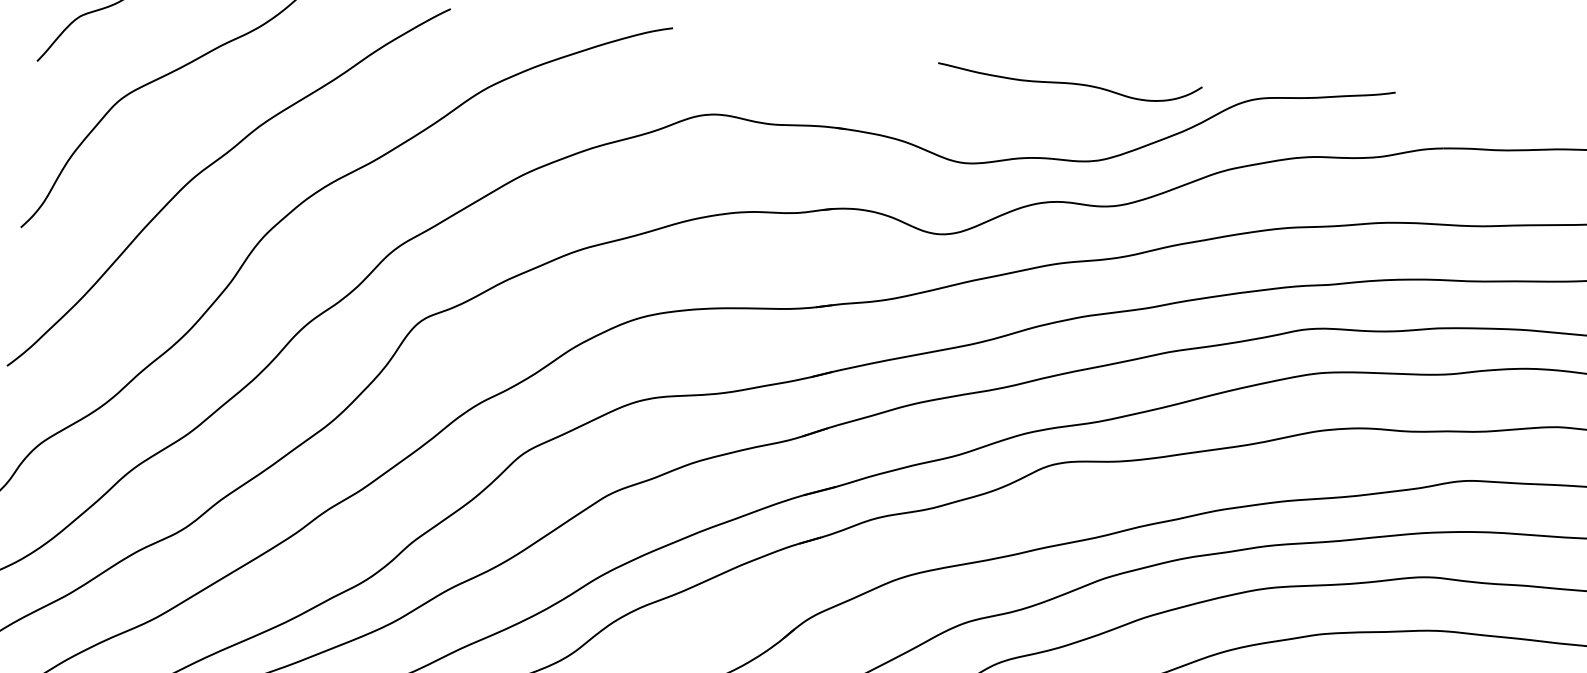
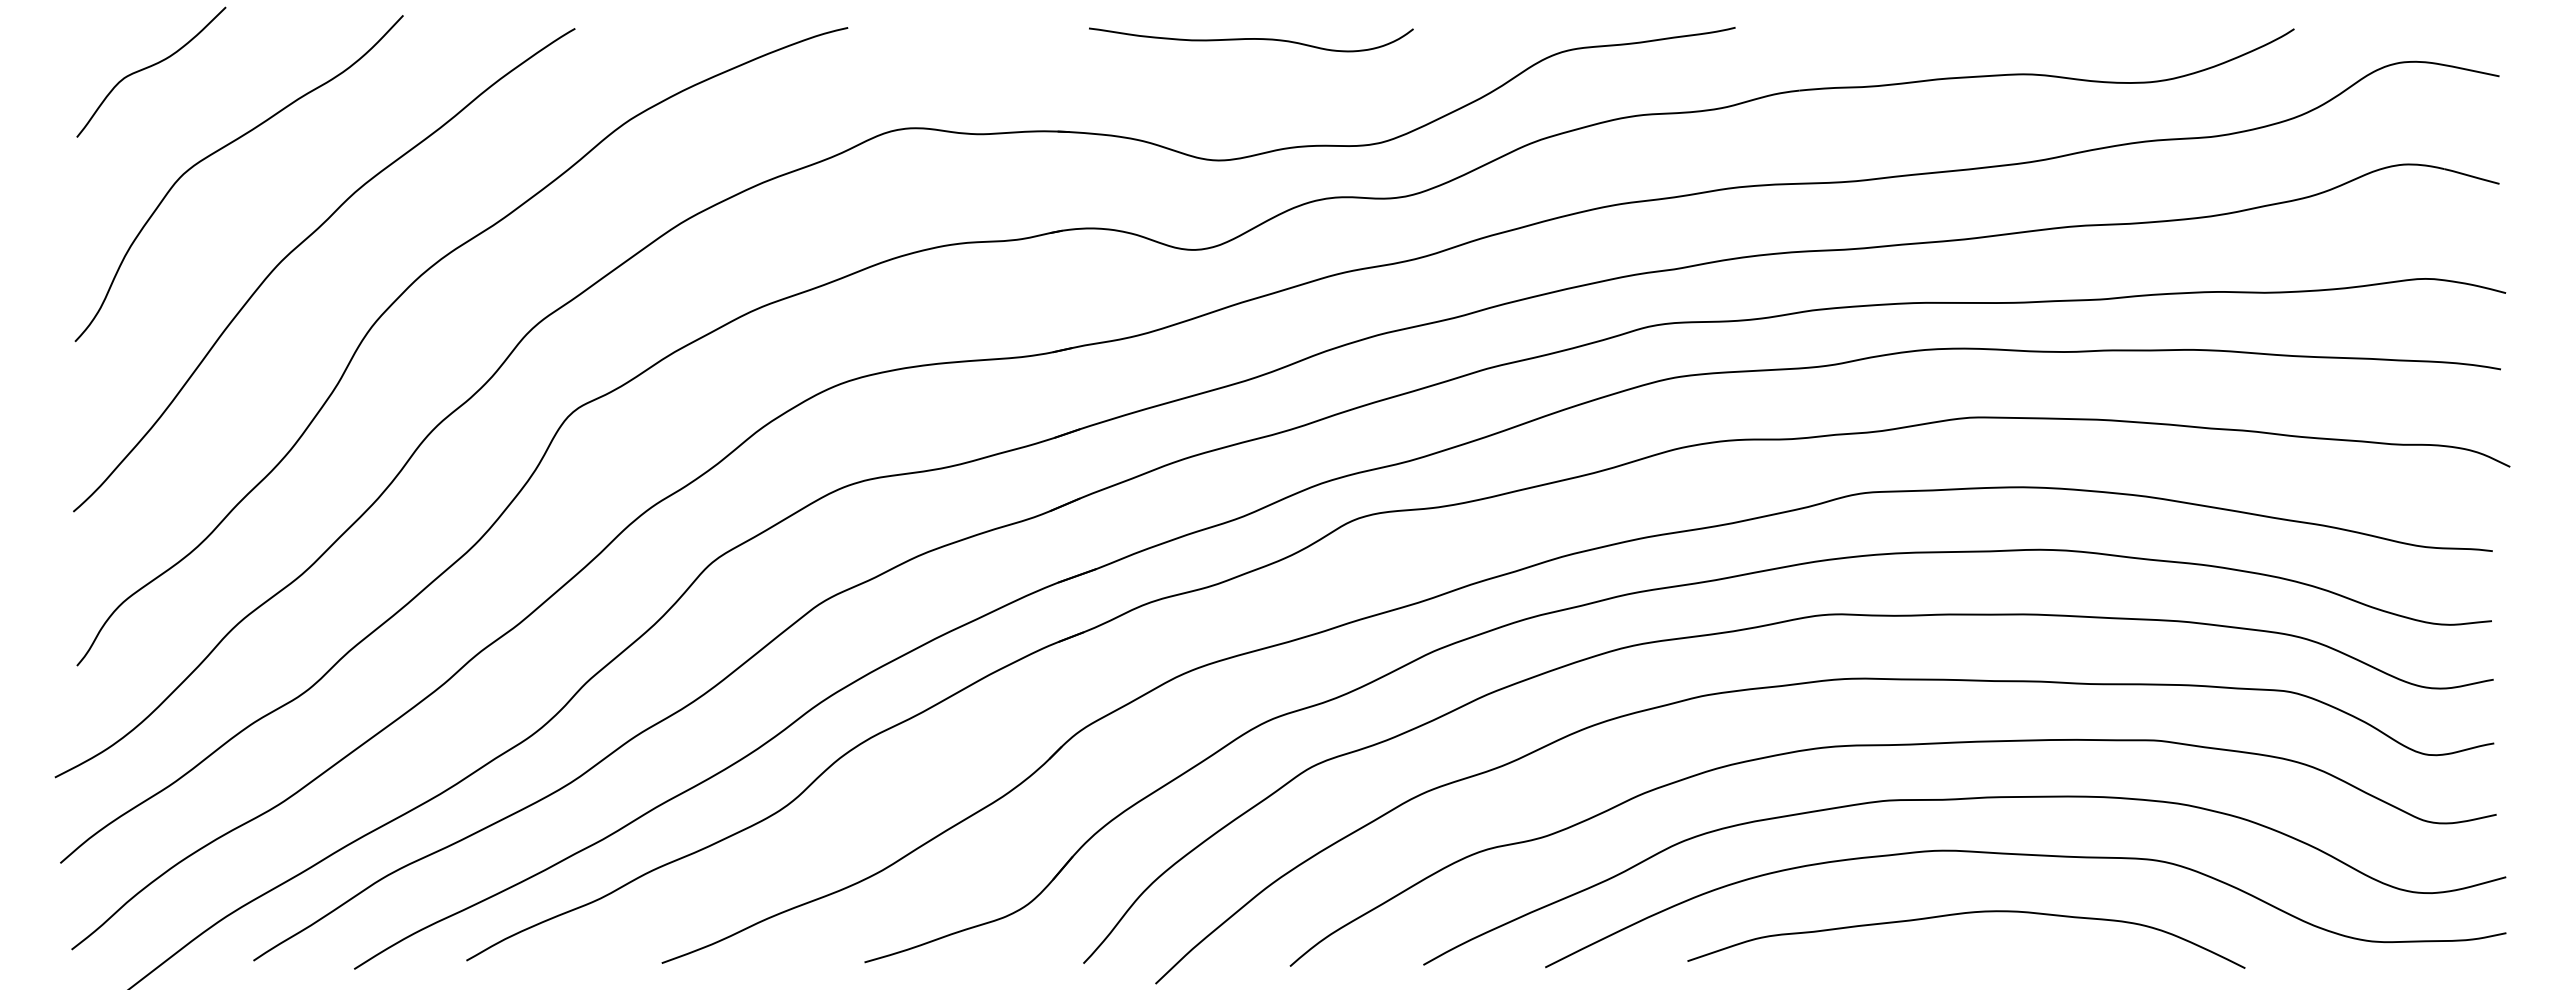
curve: (1069, 83) -> (1251, 39), moved

